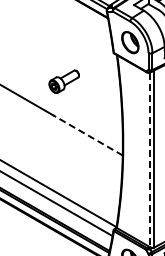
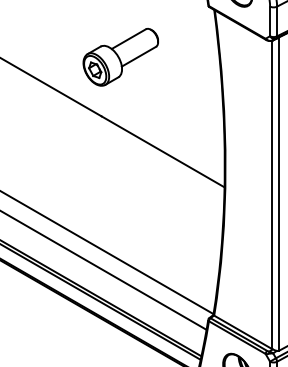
part: (64, 81) -> (121, 56), size x1.43
line: (87, 135) -> (162, 152), dashed -> solid
line: (149, 160) -> (271, 196), dashed -> solid

